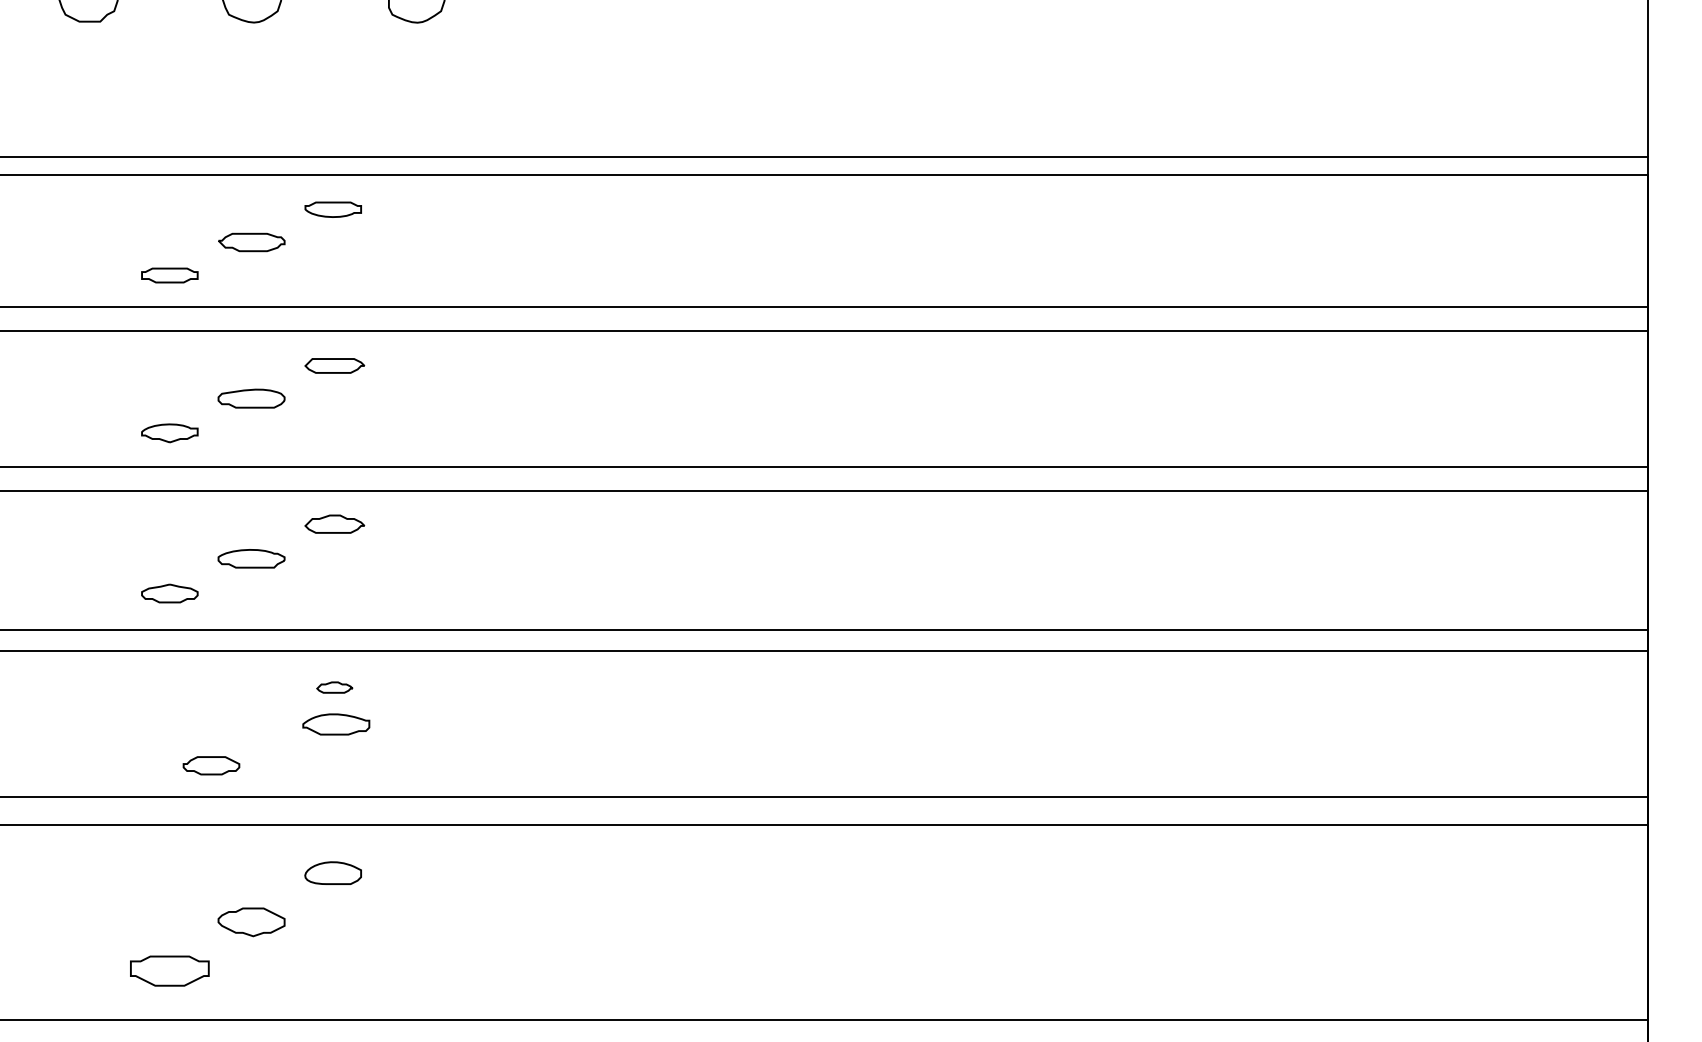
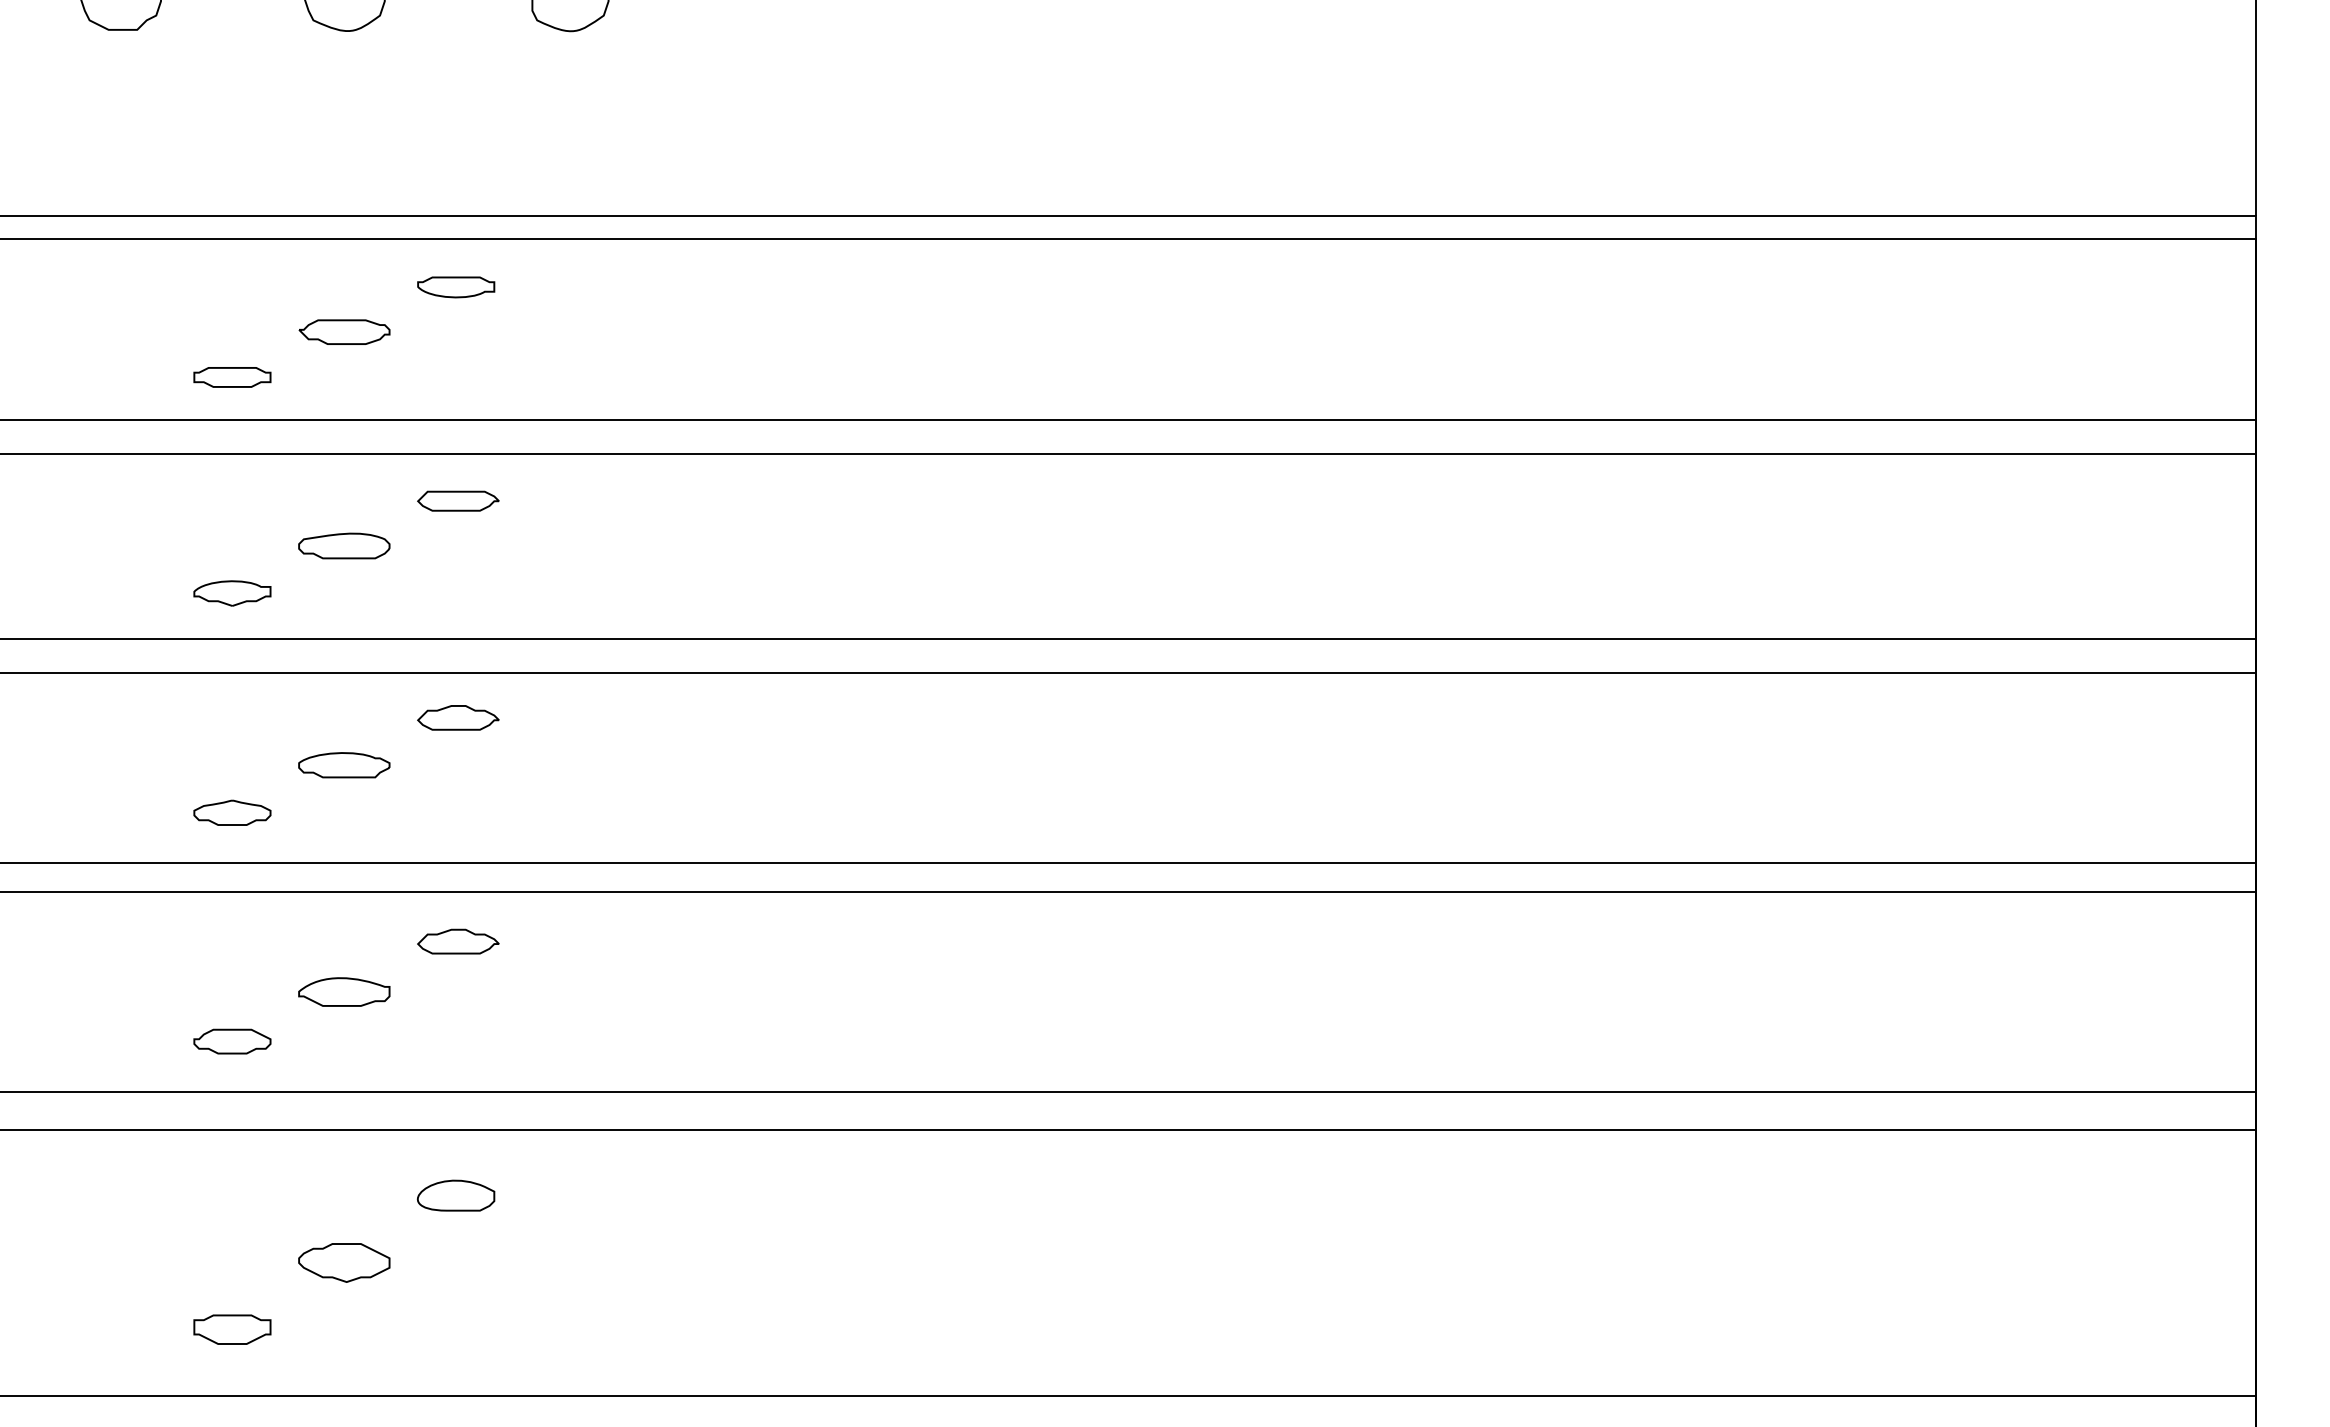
part: (334, 687) -> (458, 941), size x1.67
part: (336, 724) -> (344, 991), moved
part: (211, 765) -> (232, 1041), moved
part: (169, 970) -> (232, 1329), size x0.71

